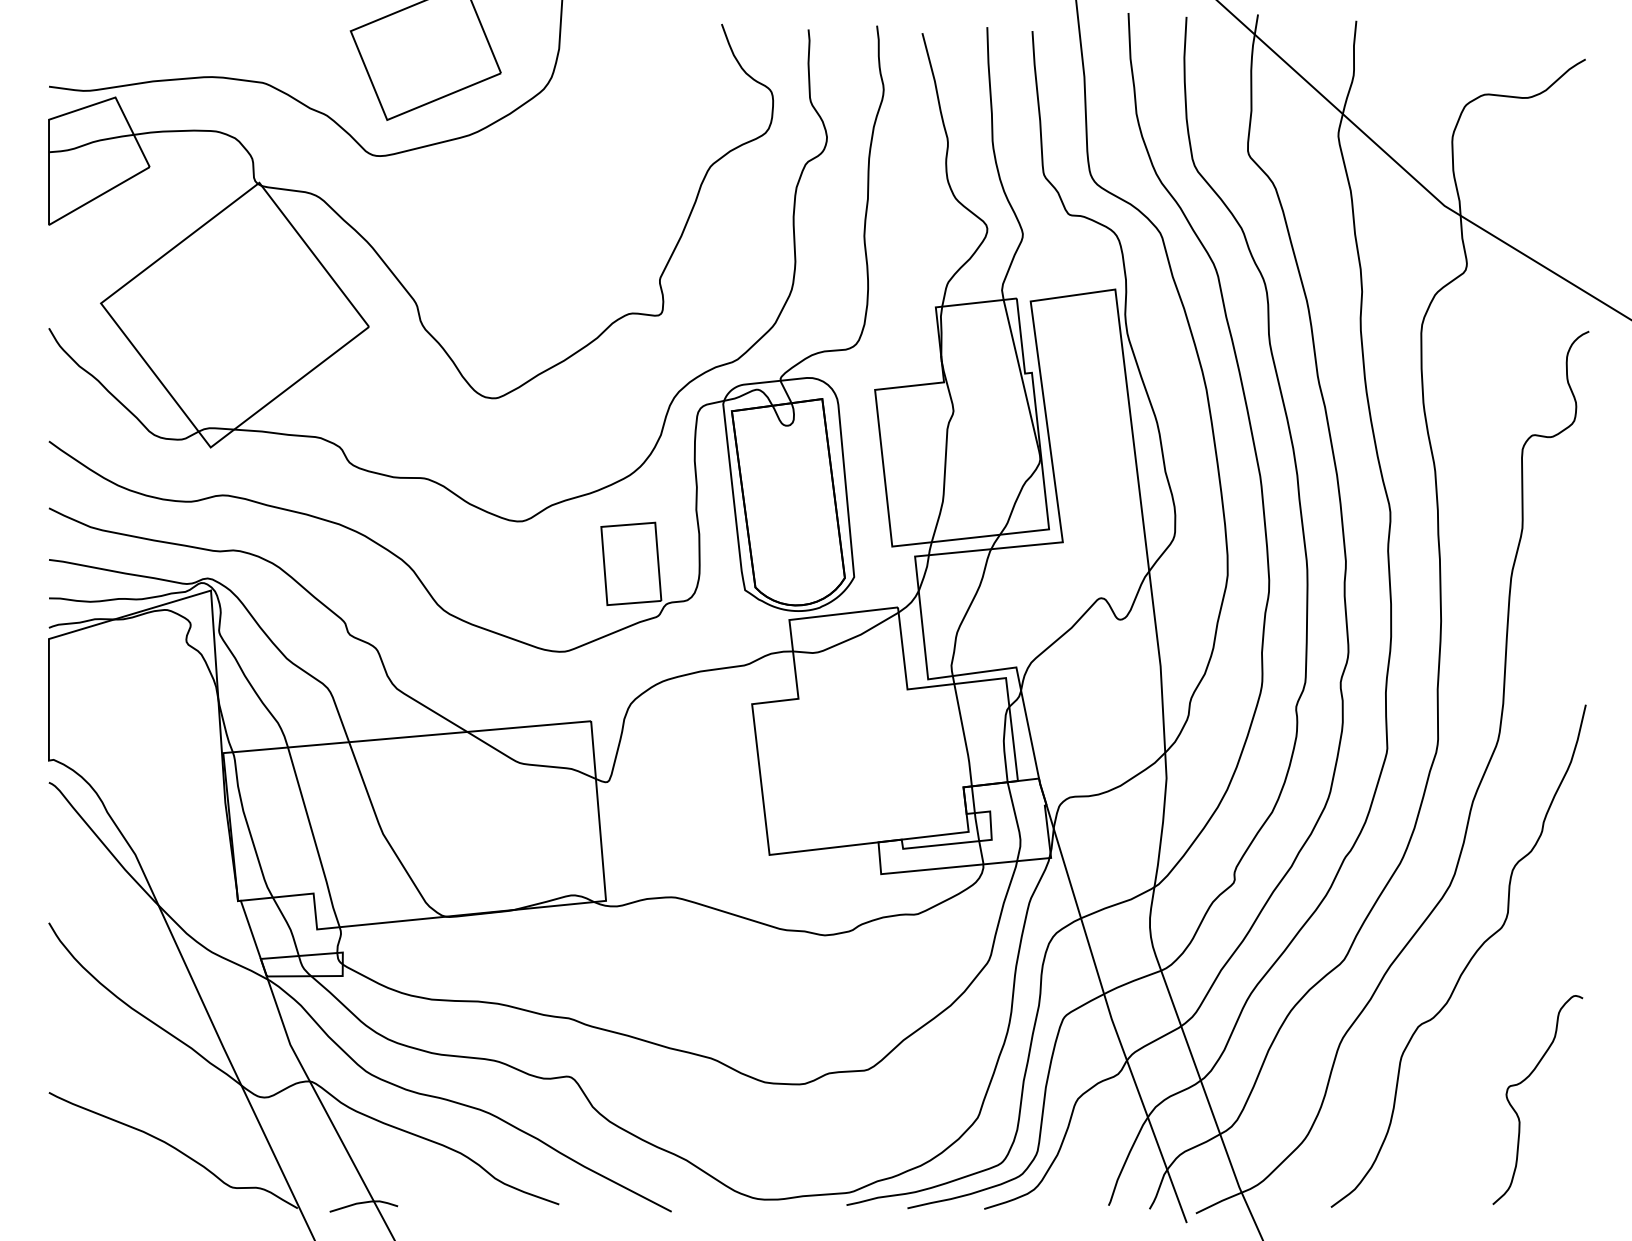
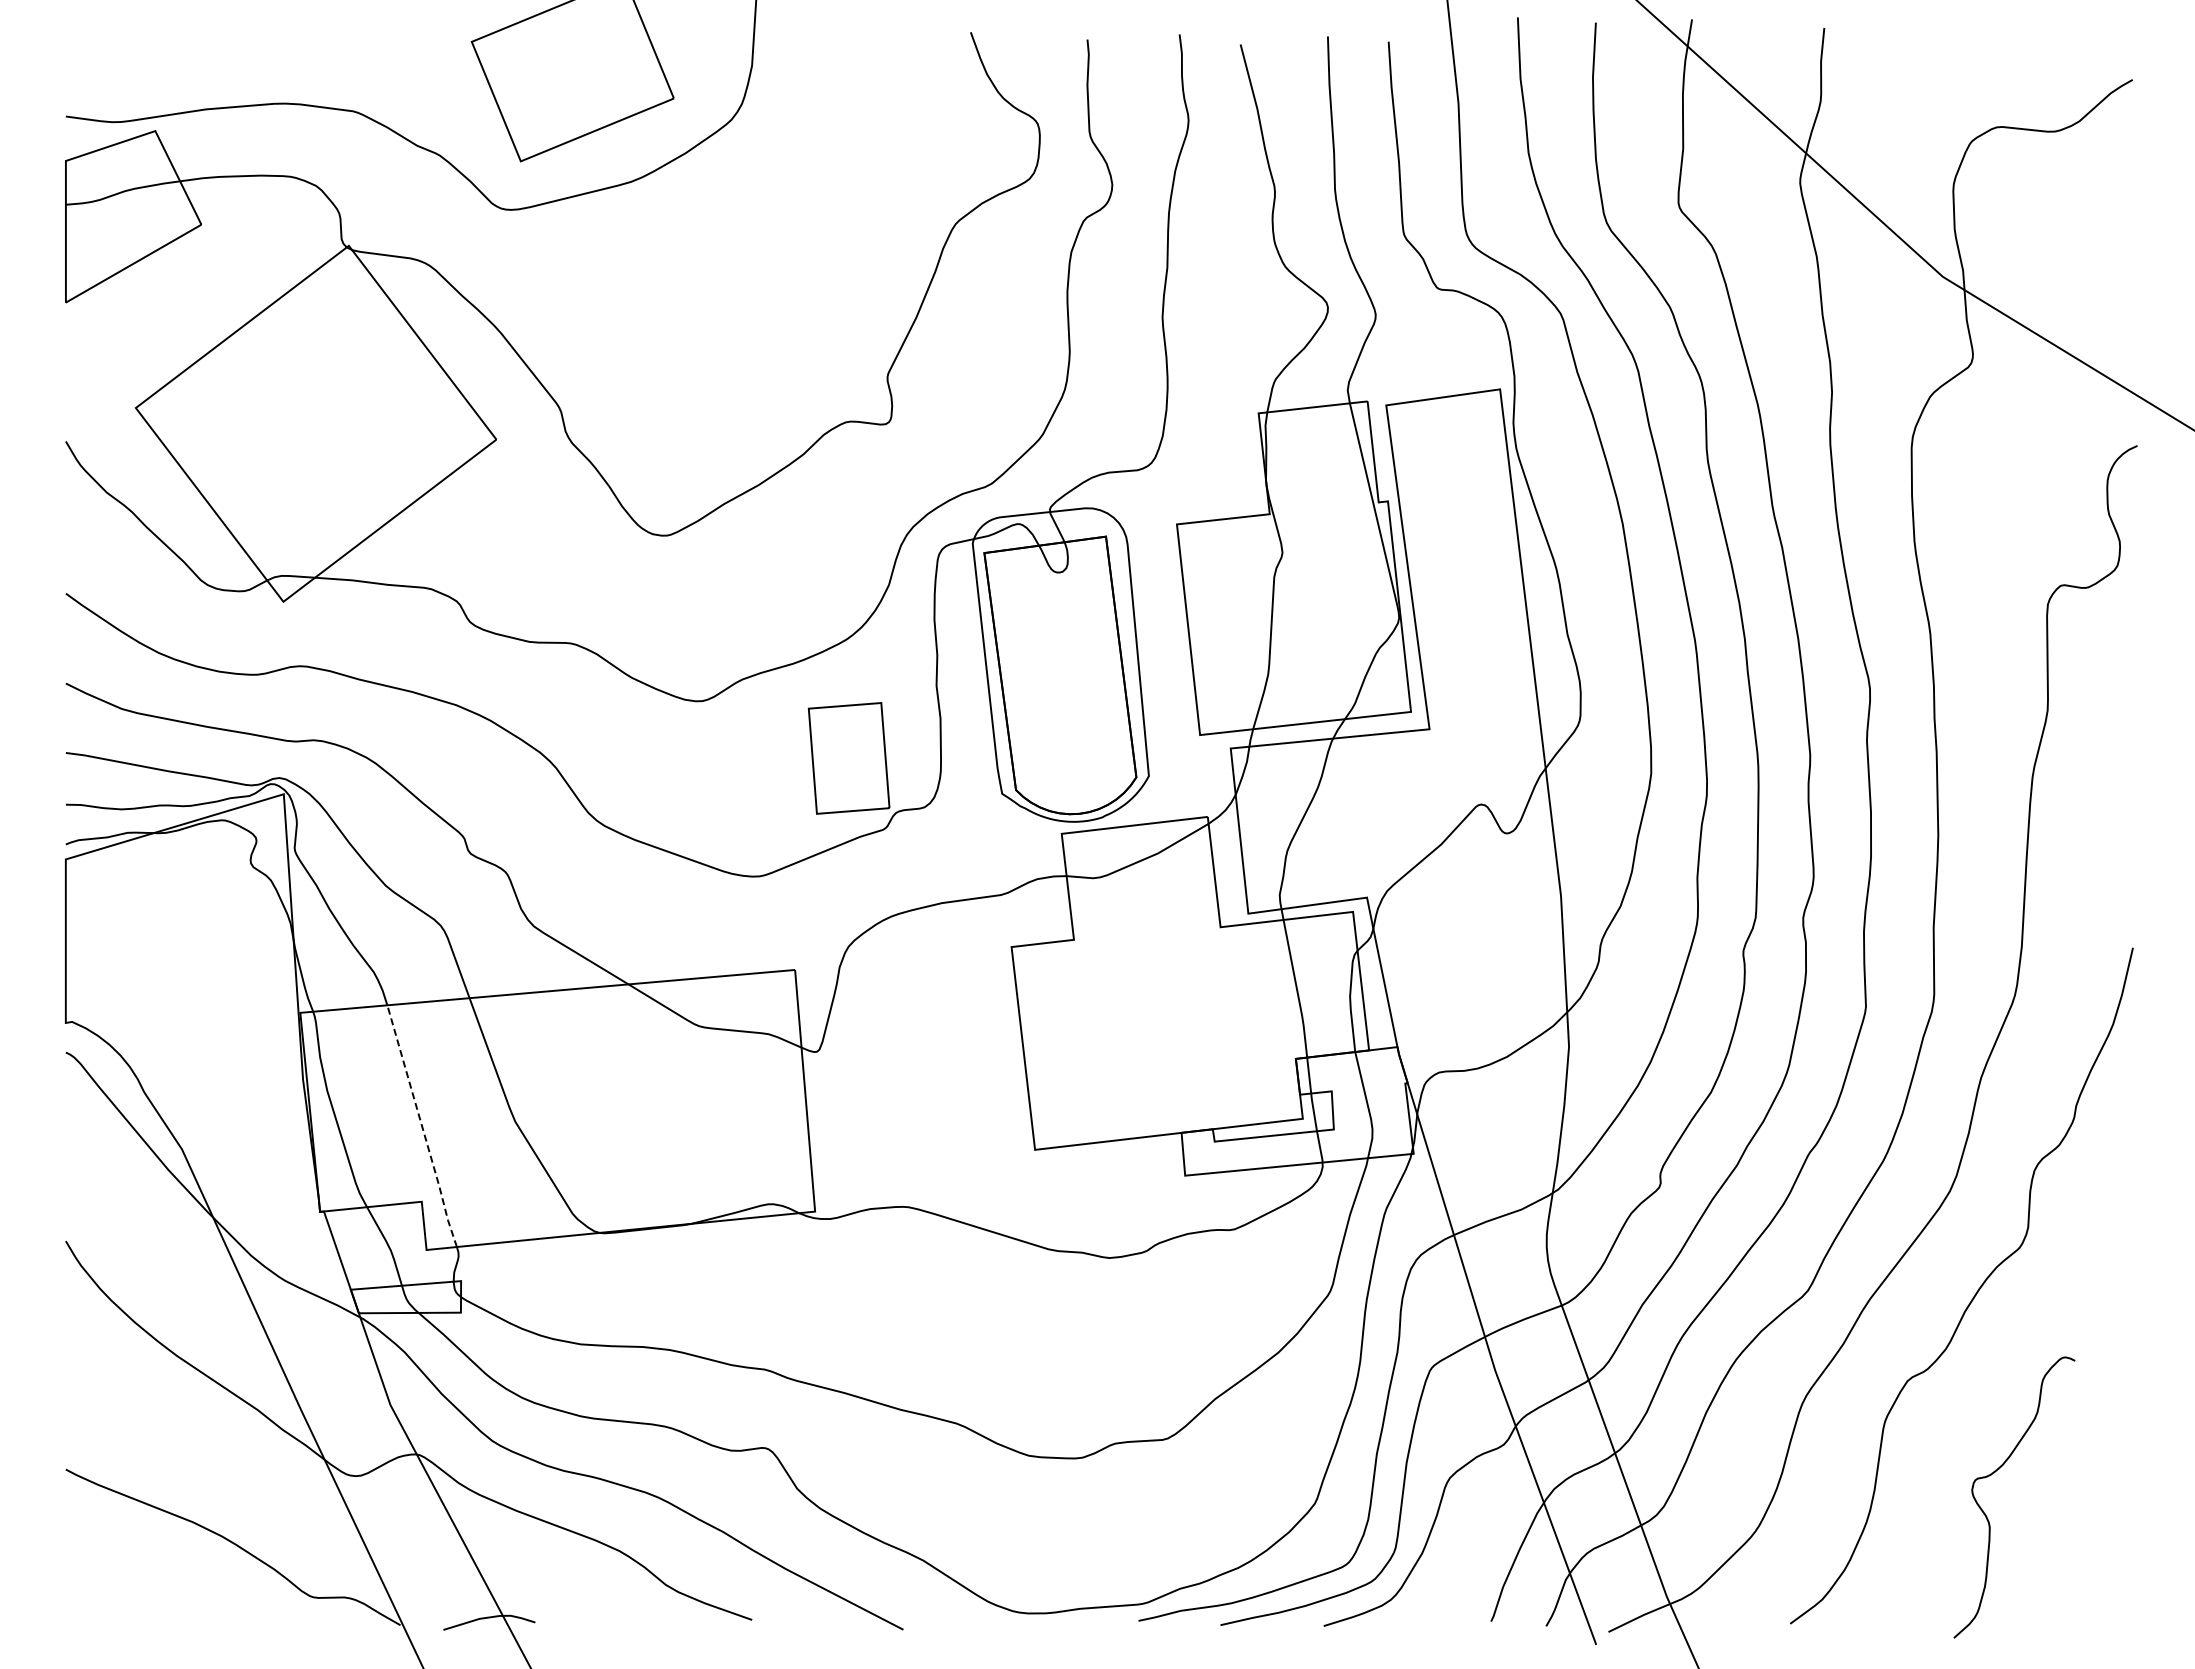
line: (314, 837) -> (422, 1126), solid -> dashed
curve: (1523, 1082) -> (1994, 1473), moved

